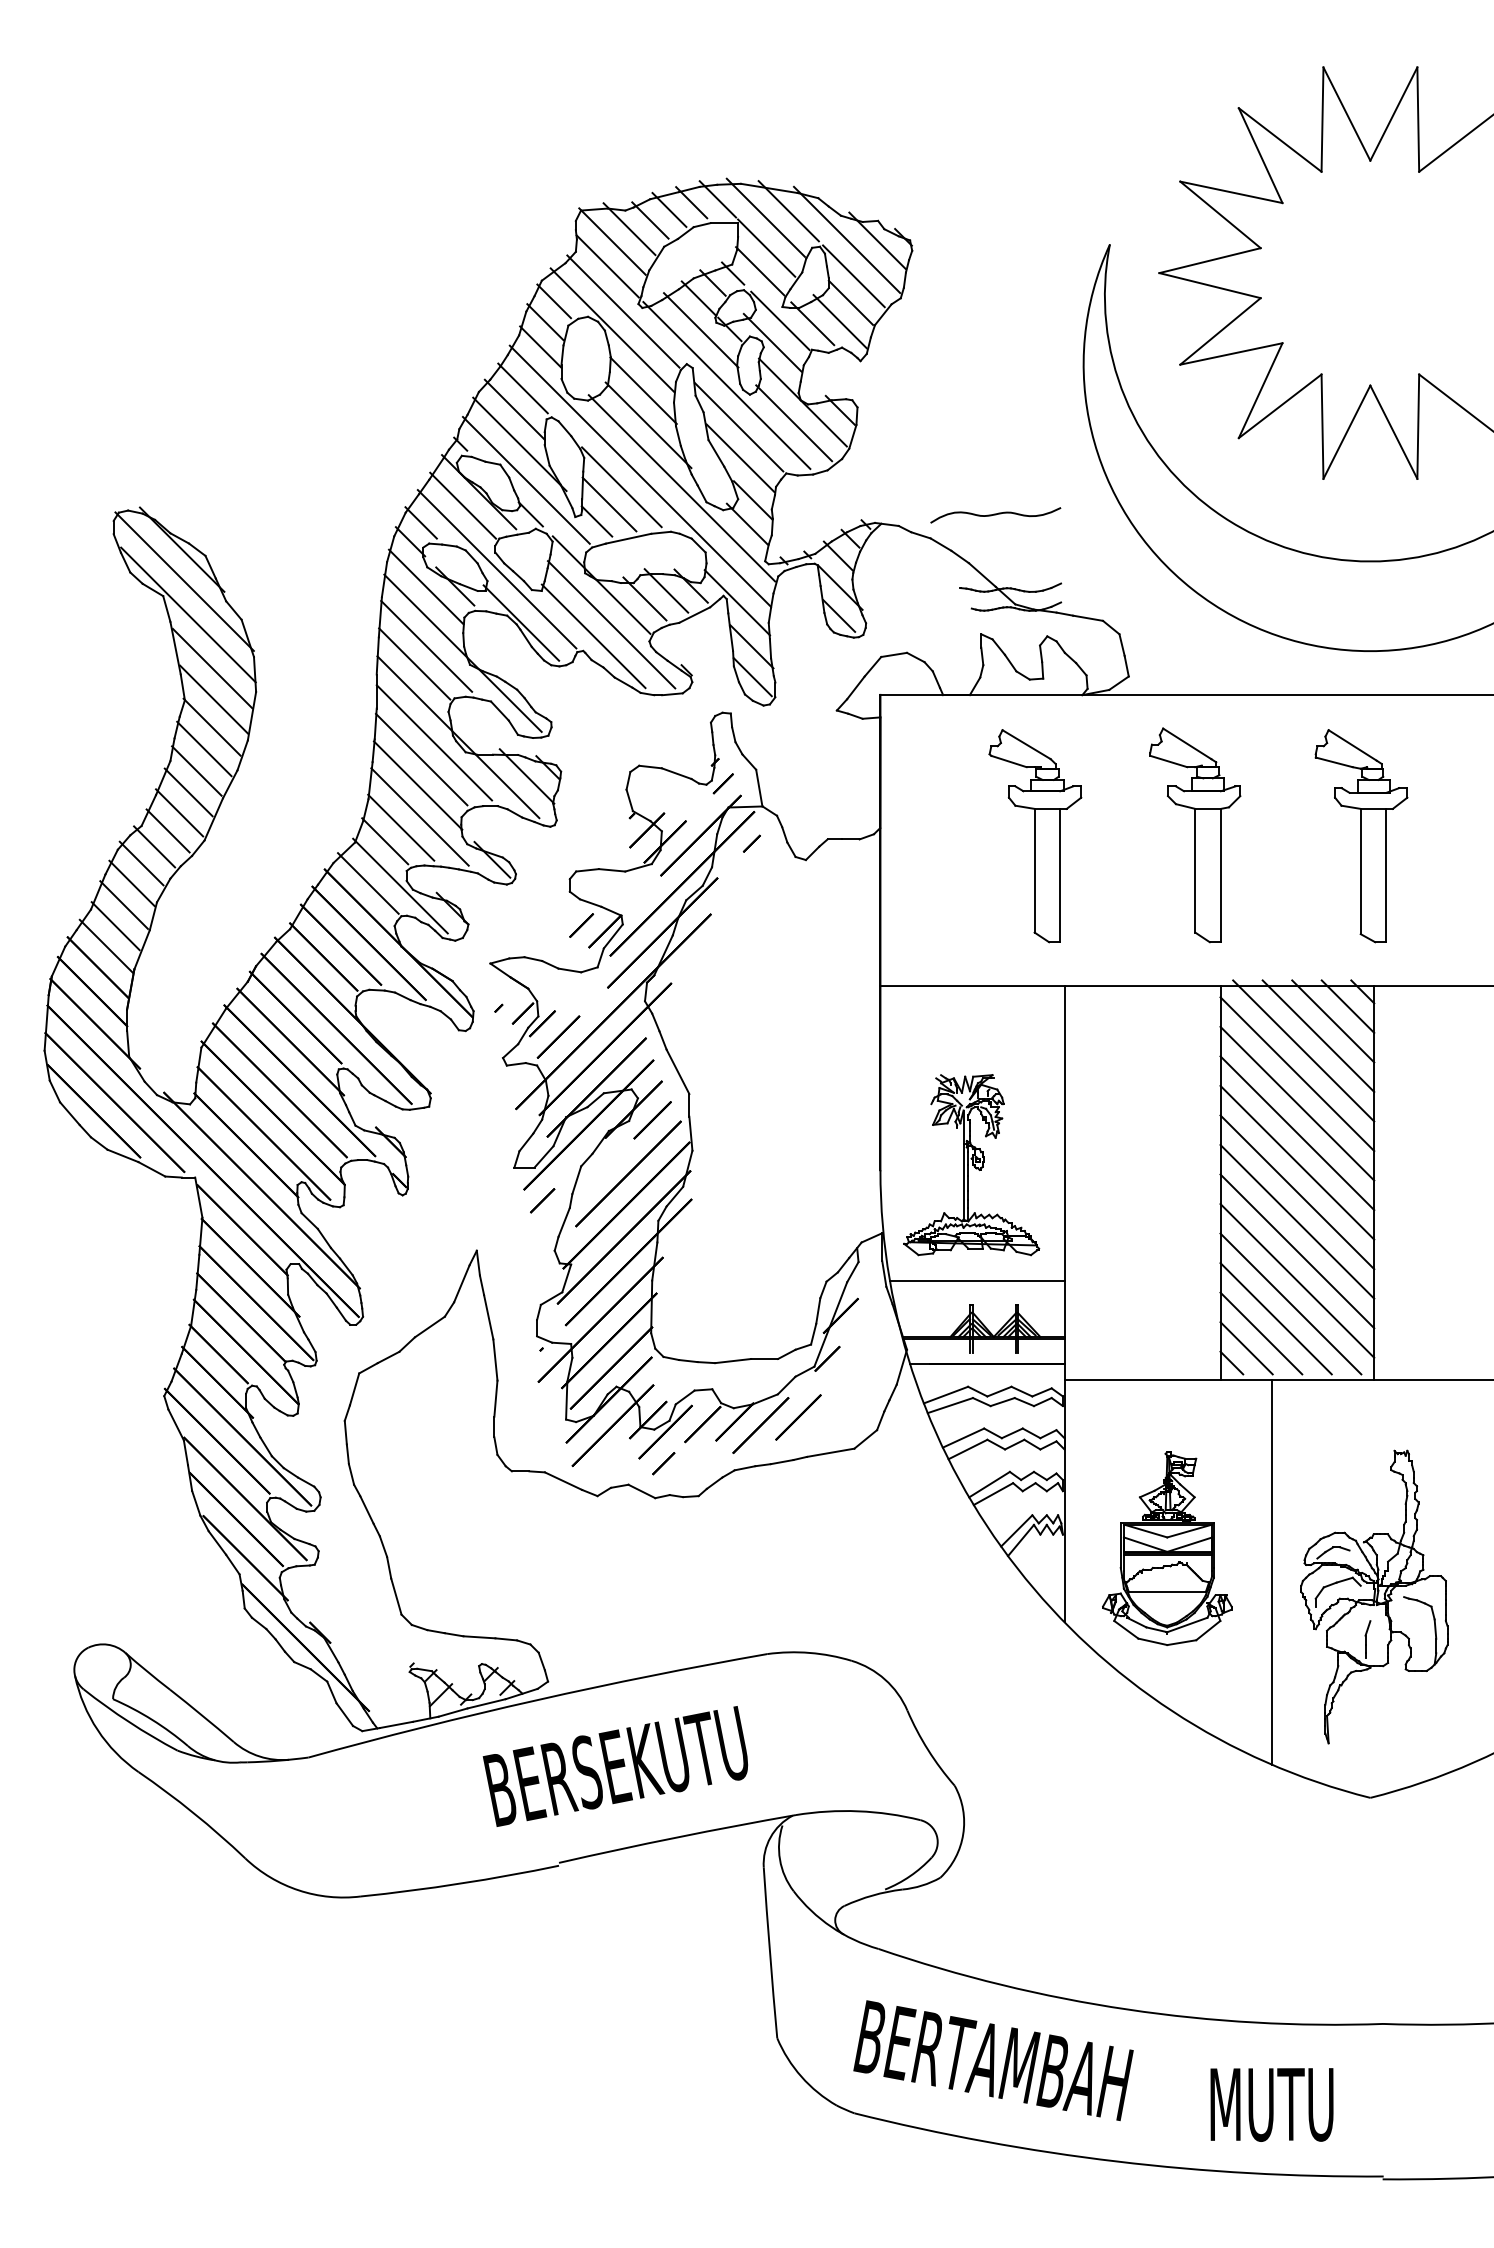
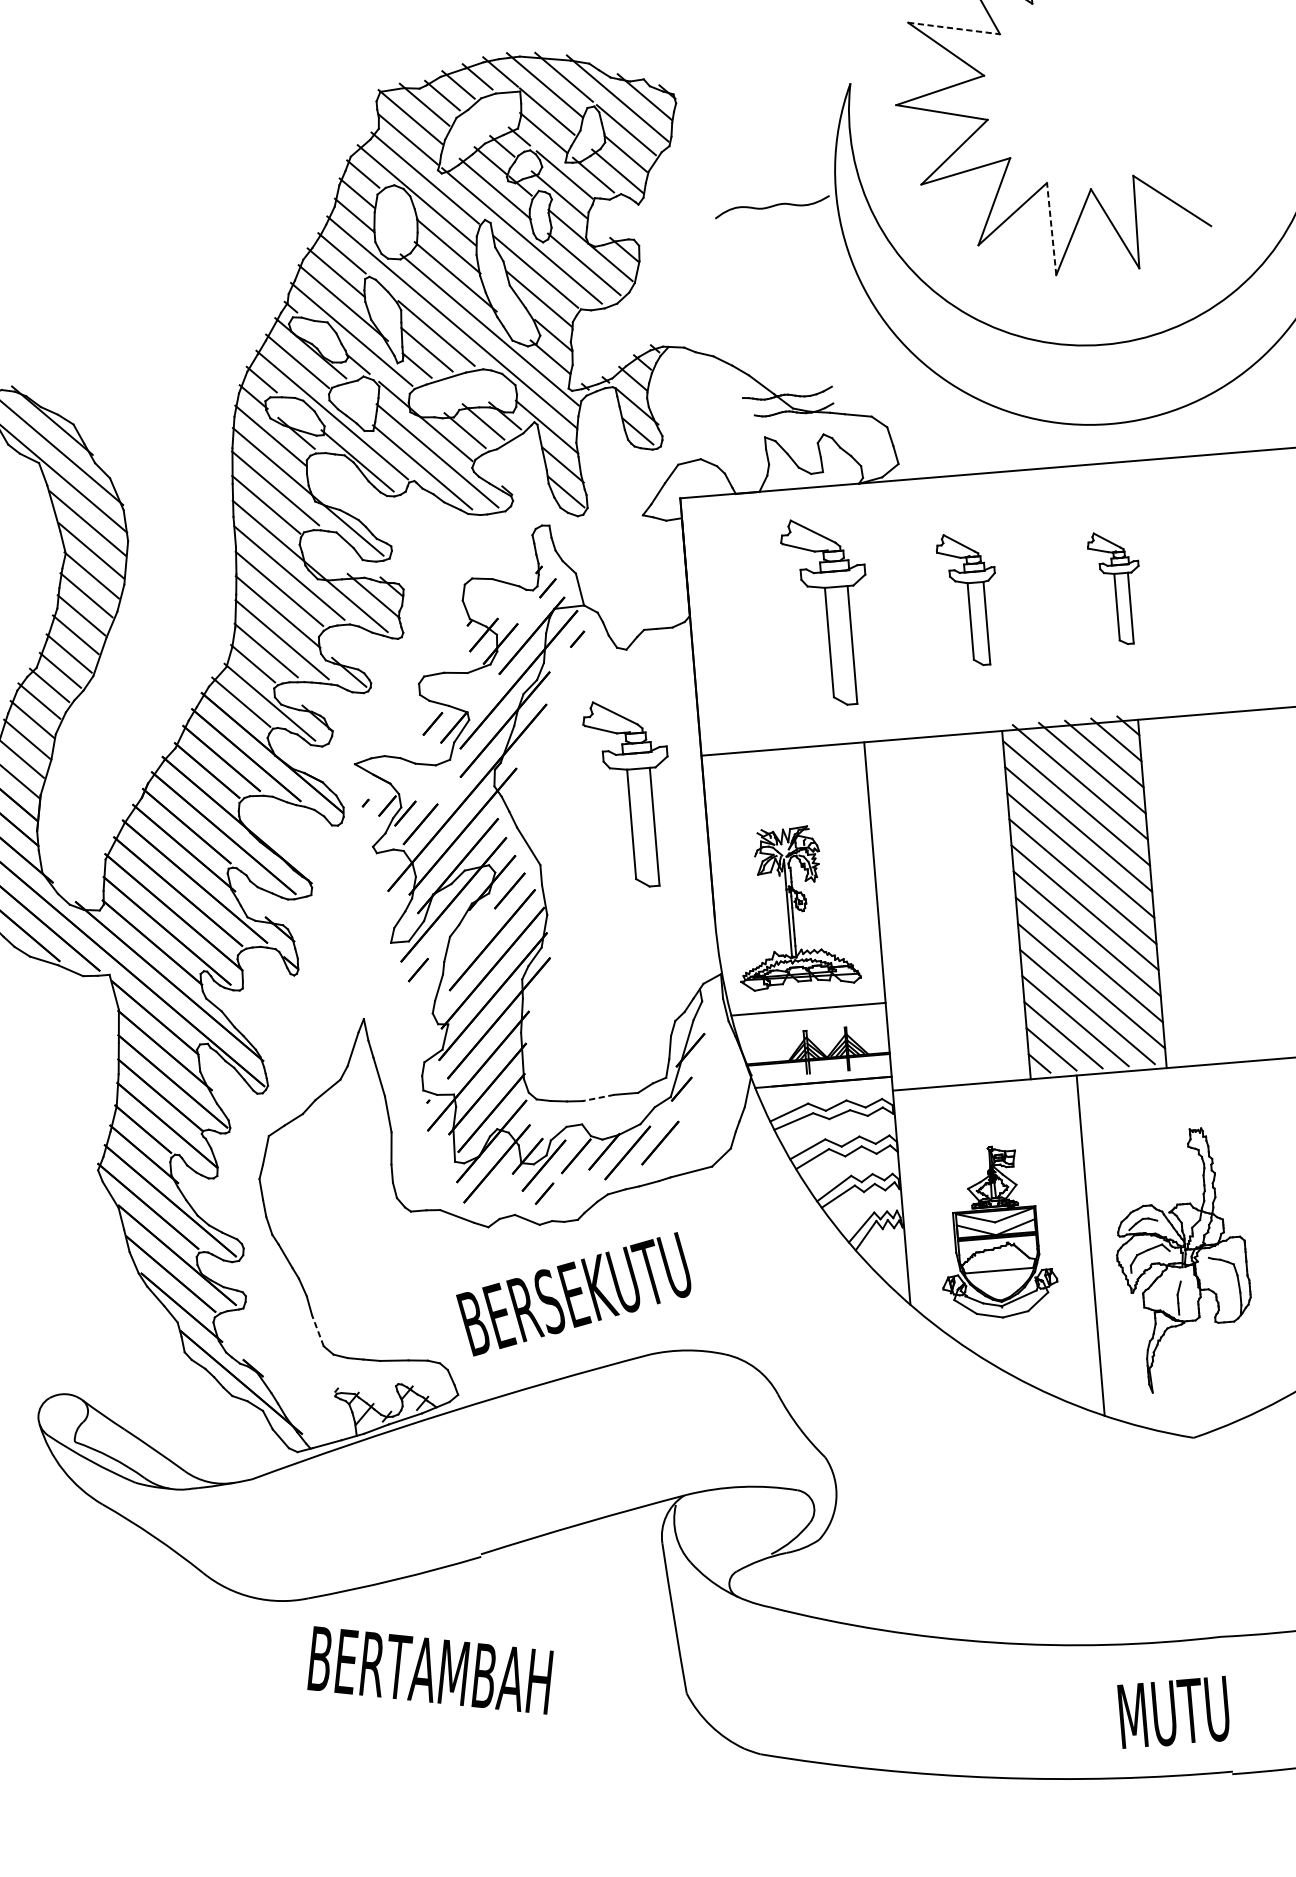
line: (1231, 192) -> (954, 28), solid -> dashed
line: (1322, 426) -> (1051, 228), solid -> dashed
curve: (995, 515) -> (772, 207), moved
part: (1195, 835) -> (969, 599), size x0.7
part: (1361, 836) -> (1115, 588), size x0.6
part: (796, 1022) -> (629, 794), added
line: (732, 1361) -> (597, 1098), solid -> dashed
line: (396, 1596) -> (317, 1330), solid -> dashed
text: (615, 1766) -> (574, 1294), moved
text: (993, 2060) -> (430, 1670), moved
text: (1271, 2104) -> (1173, 1712), moved

